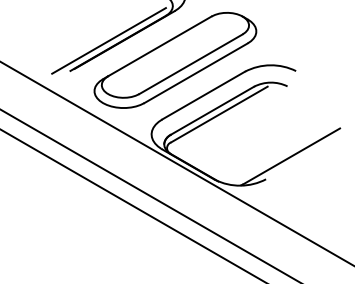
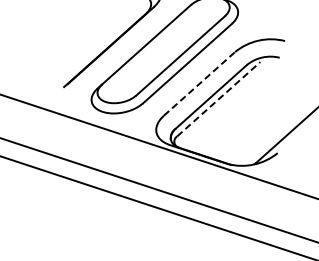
line: (108, 40) -> (95, 49), removed
line: (203, 95) -> (199, 83), solid -> dashed
line: (219, 114) -> (218, 99), solid -> dashed

